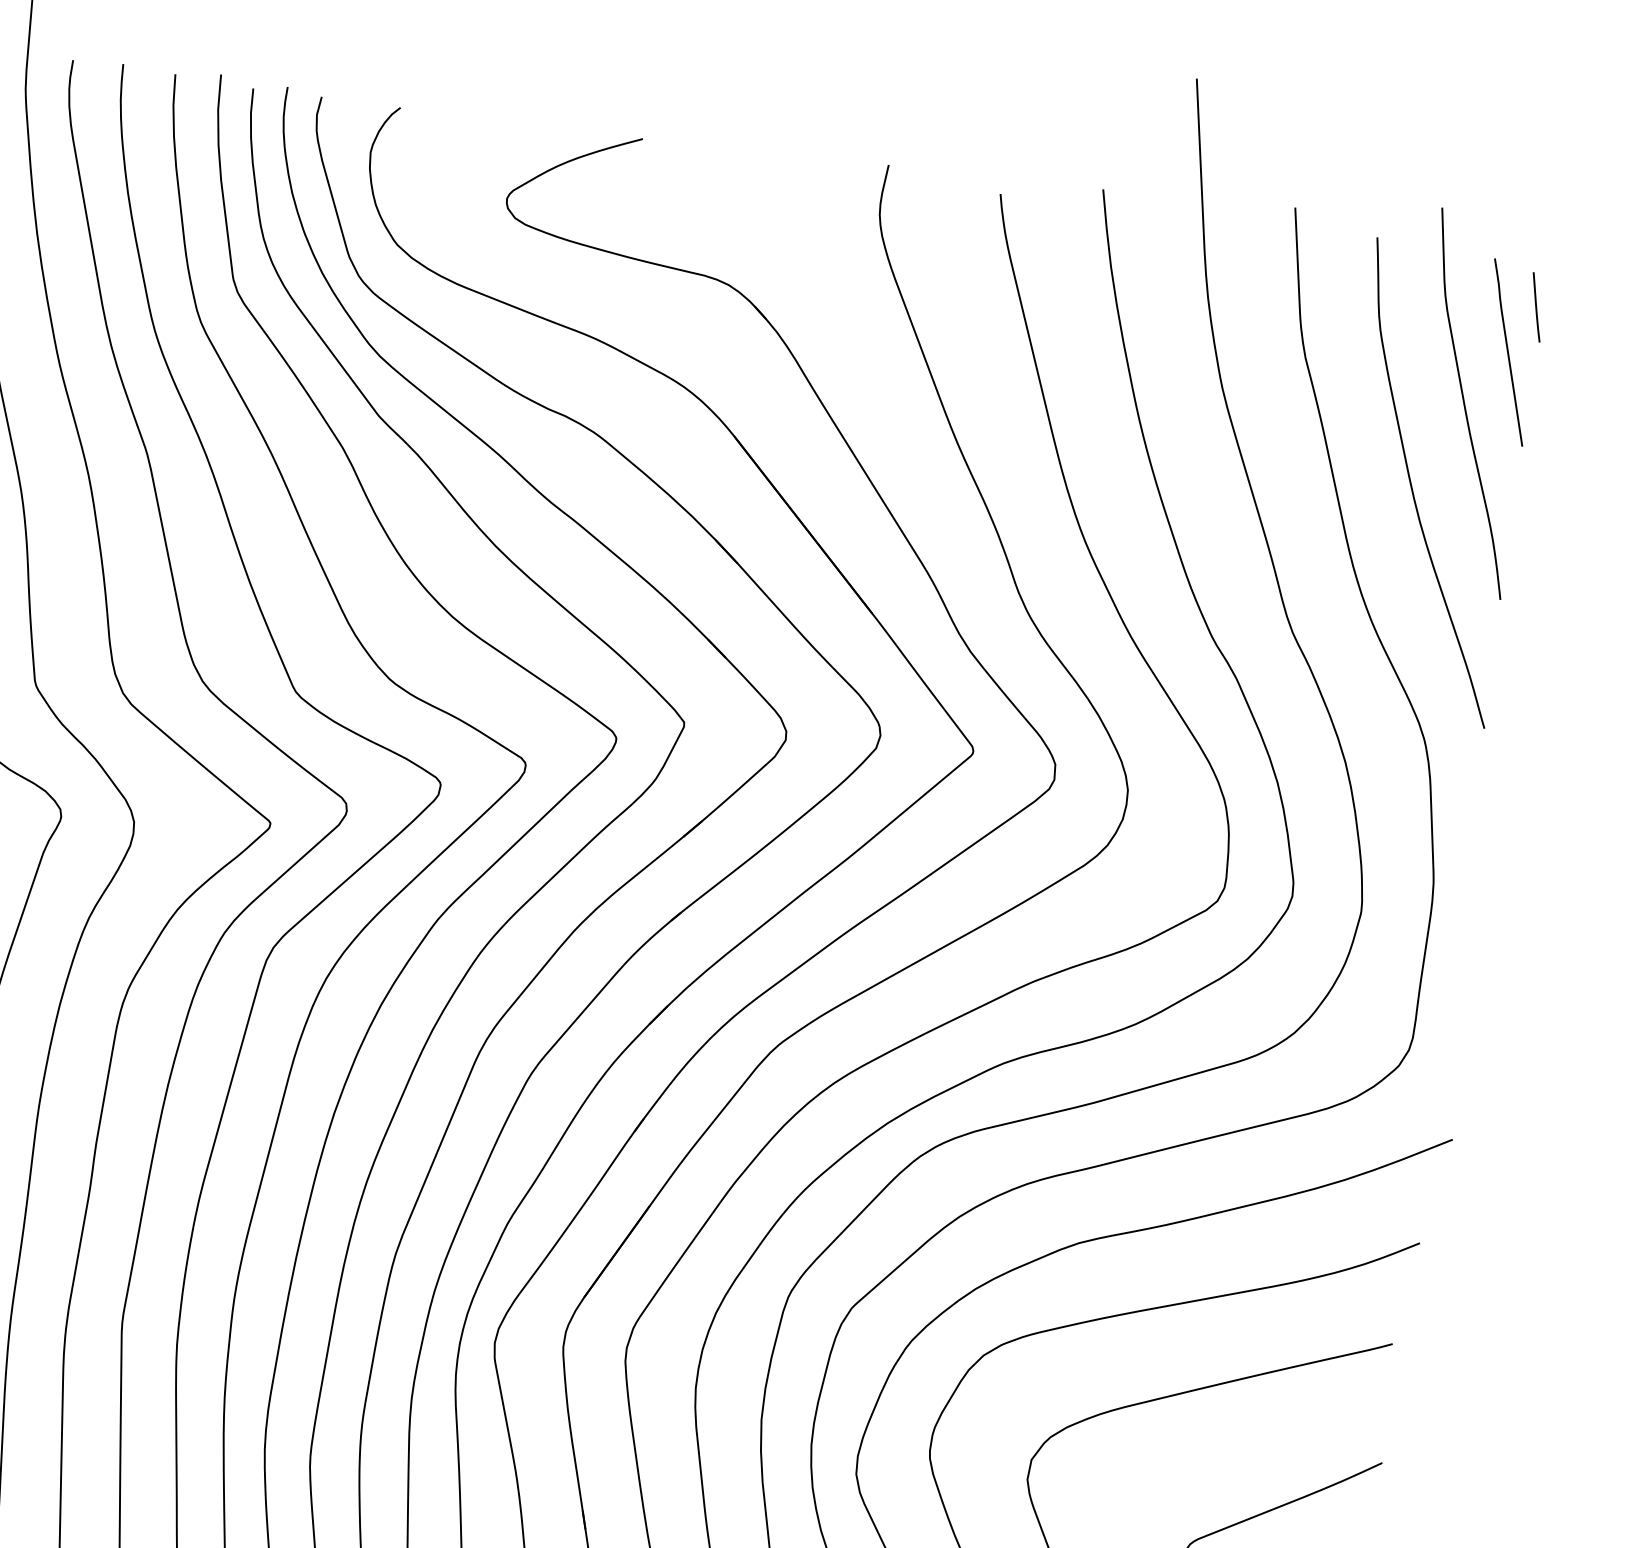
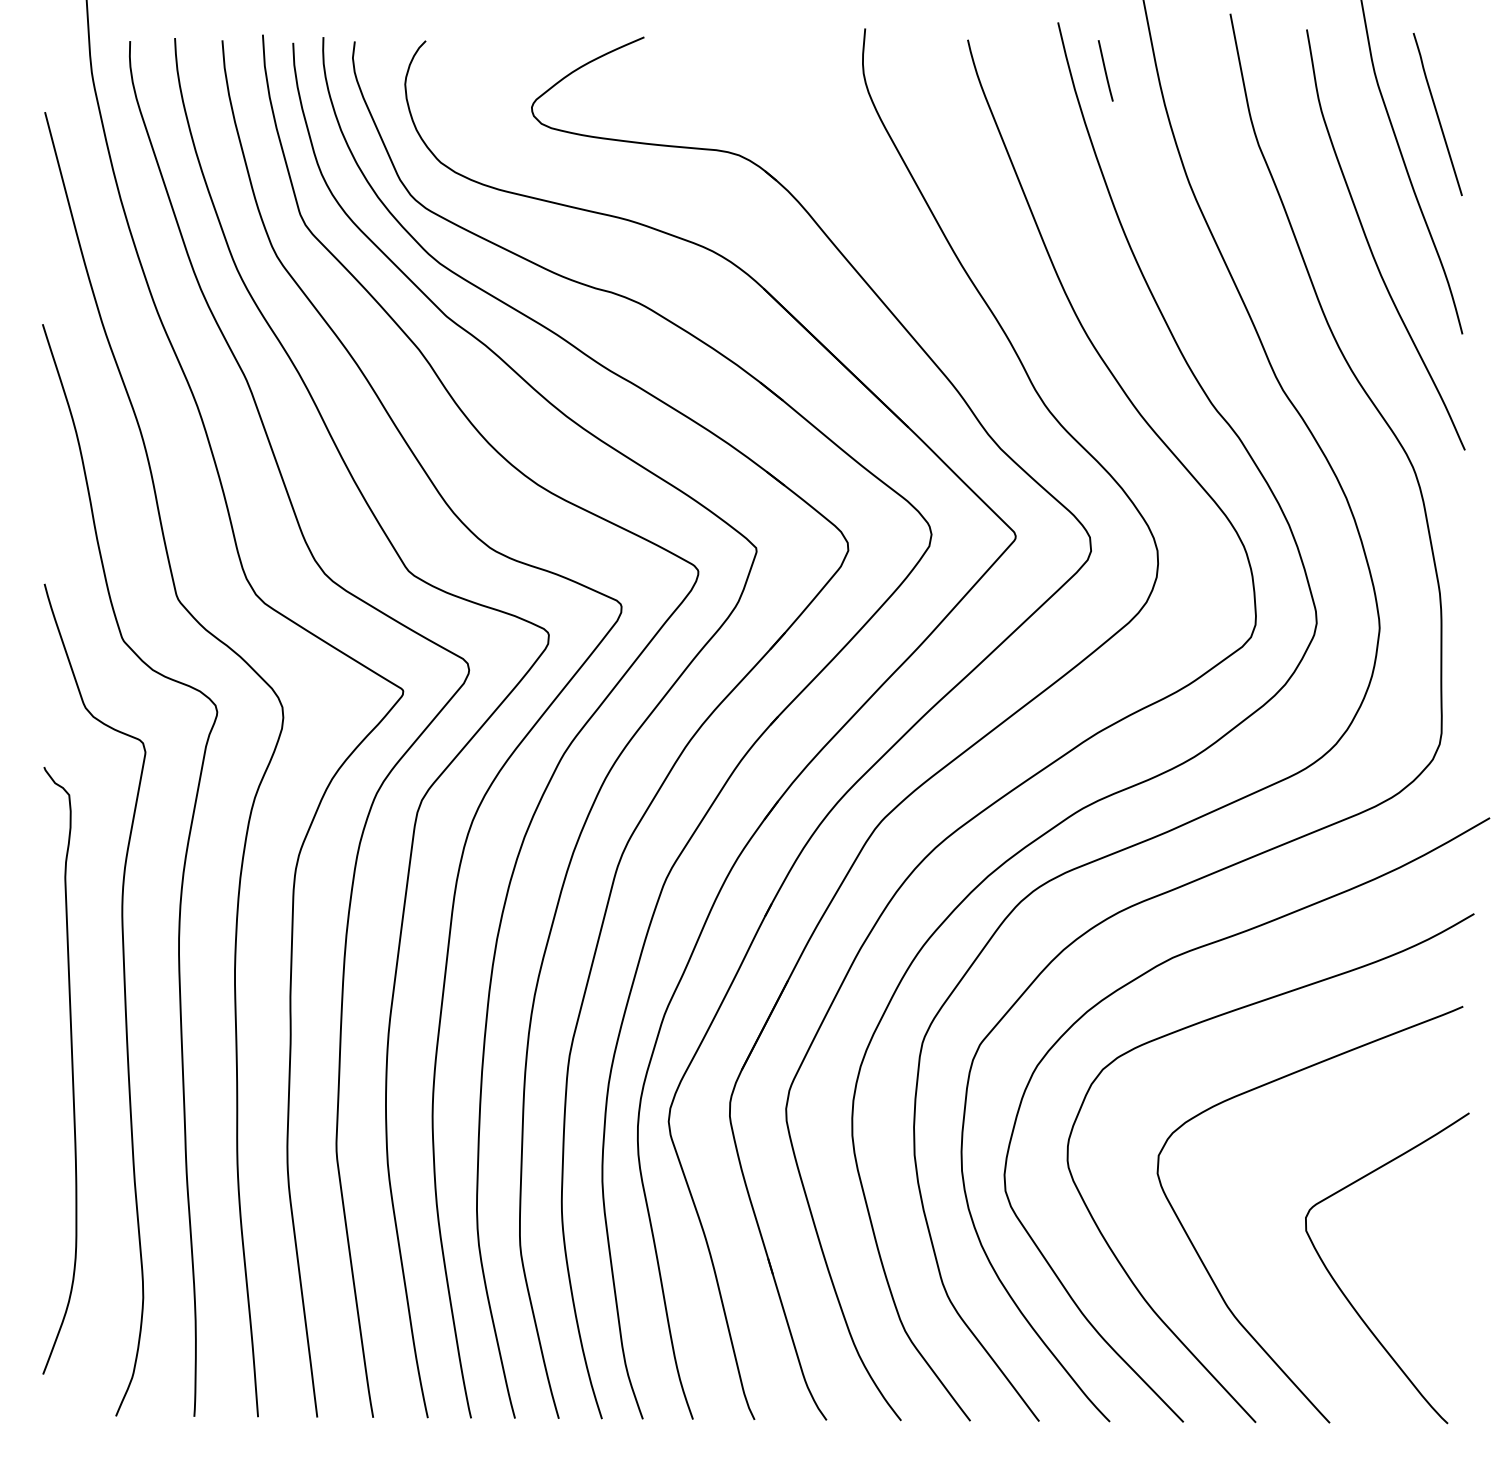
line: (1536, 306) -> (1105, 70), moved

